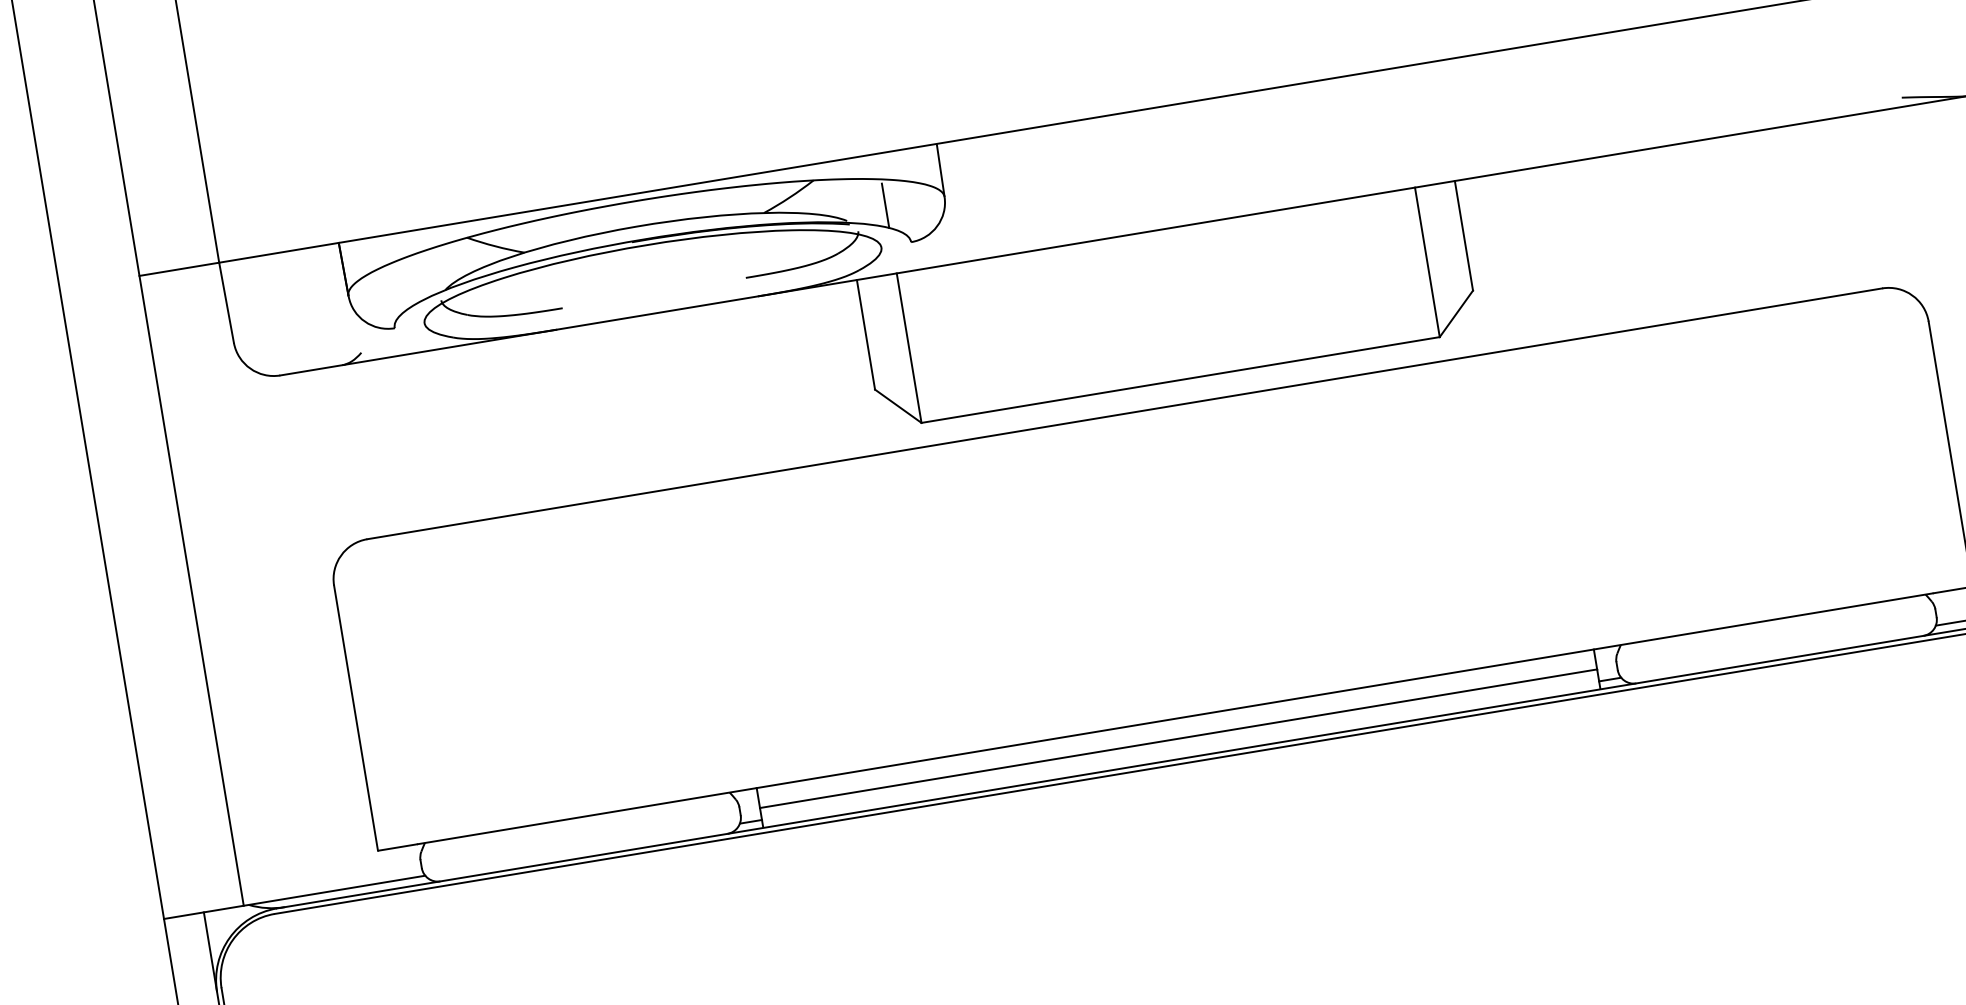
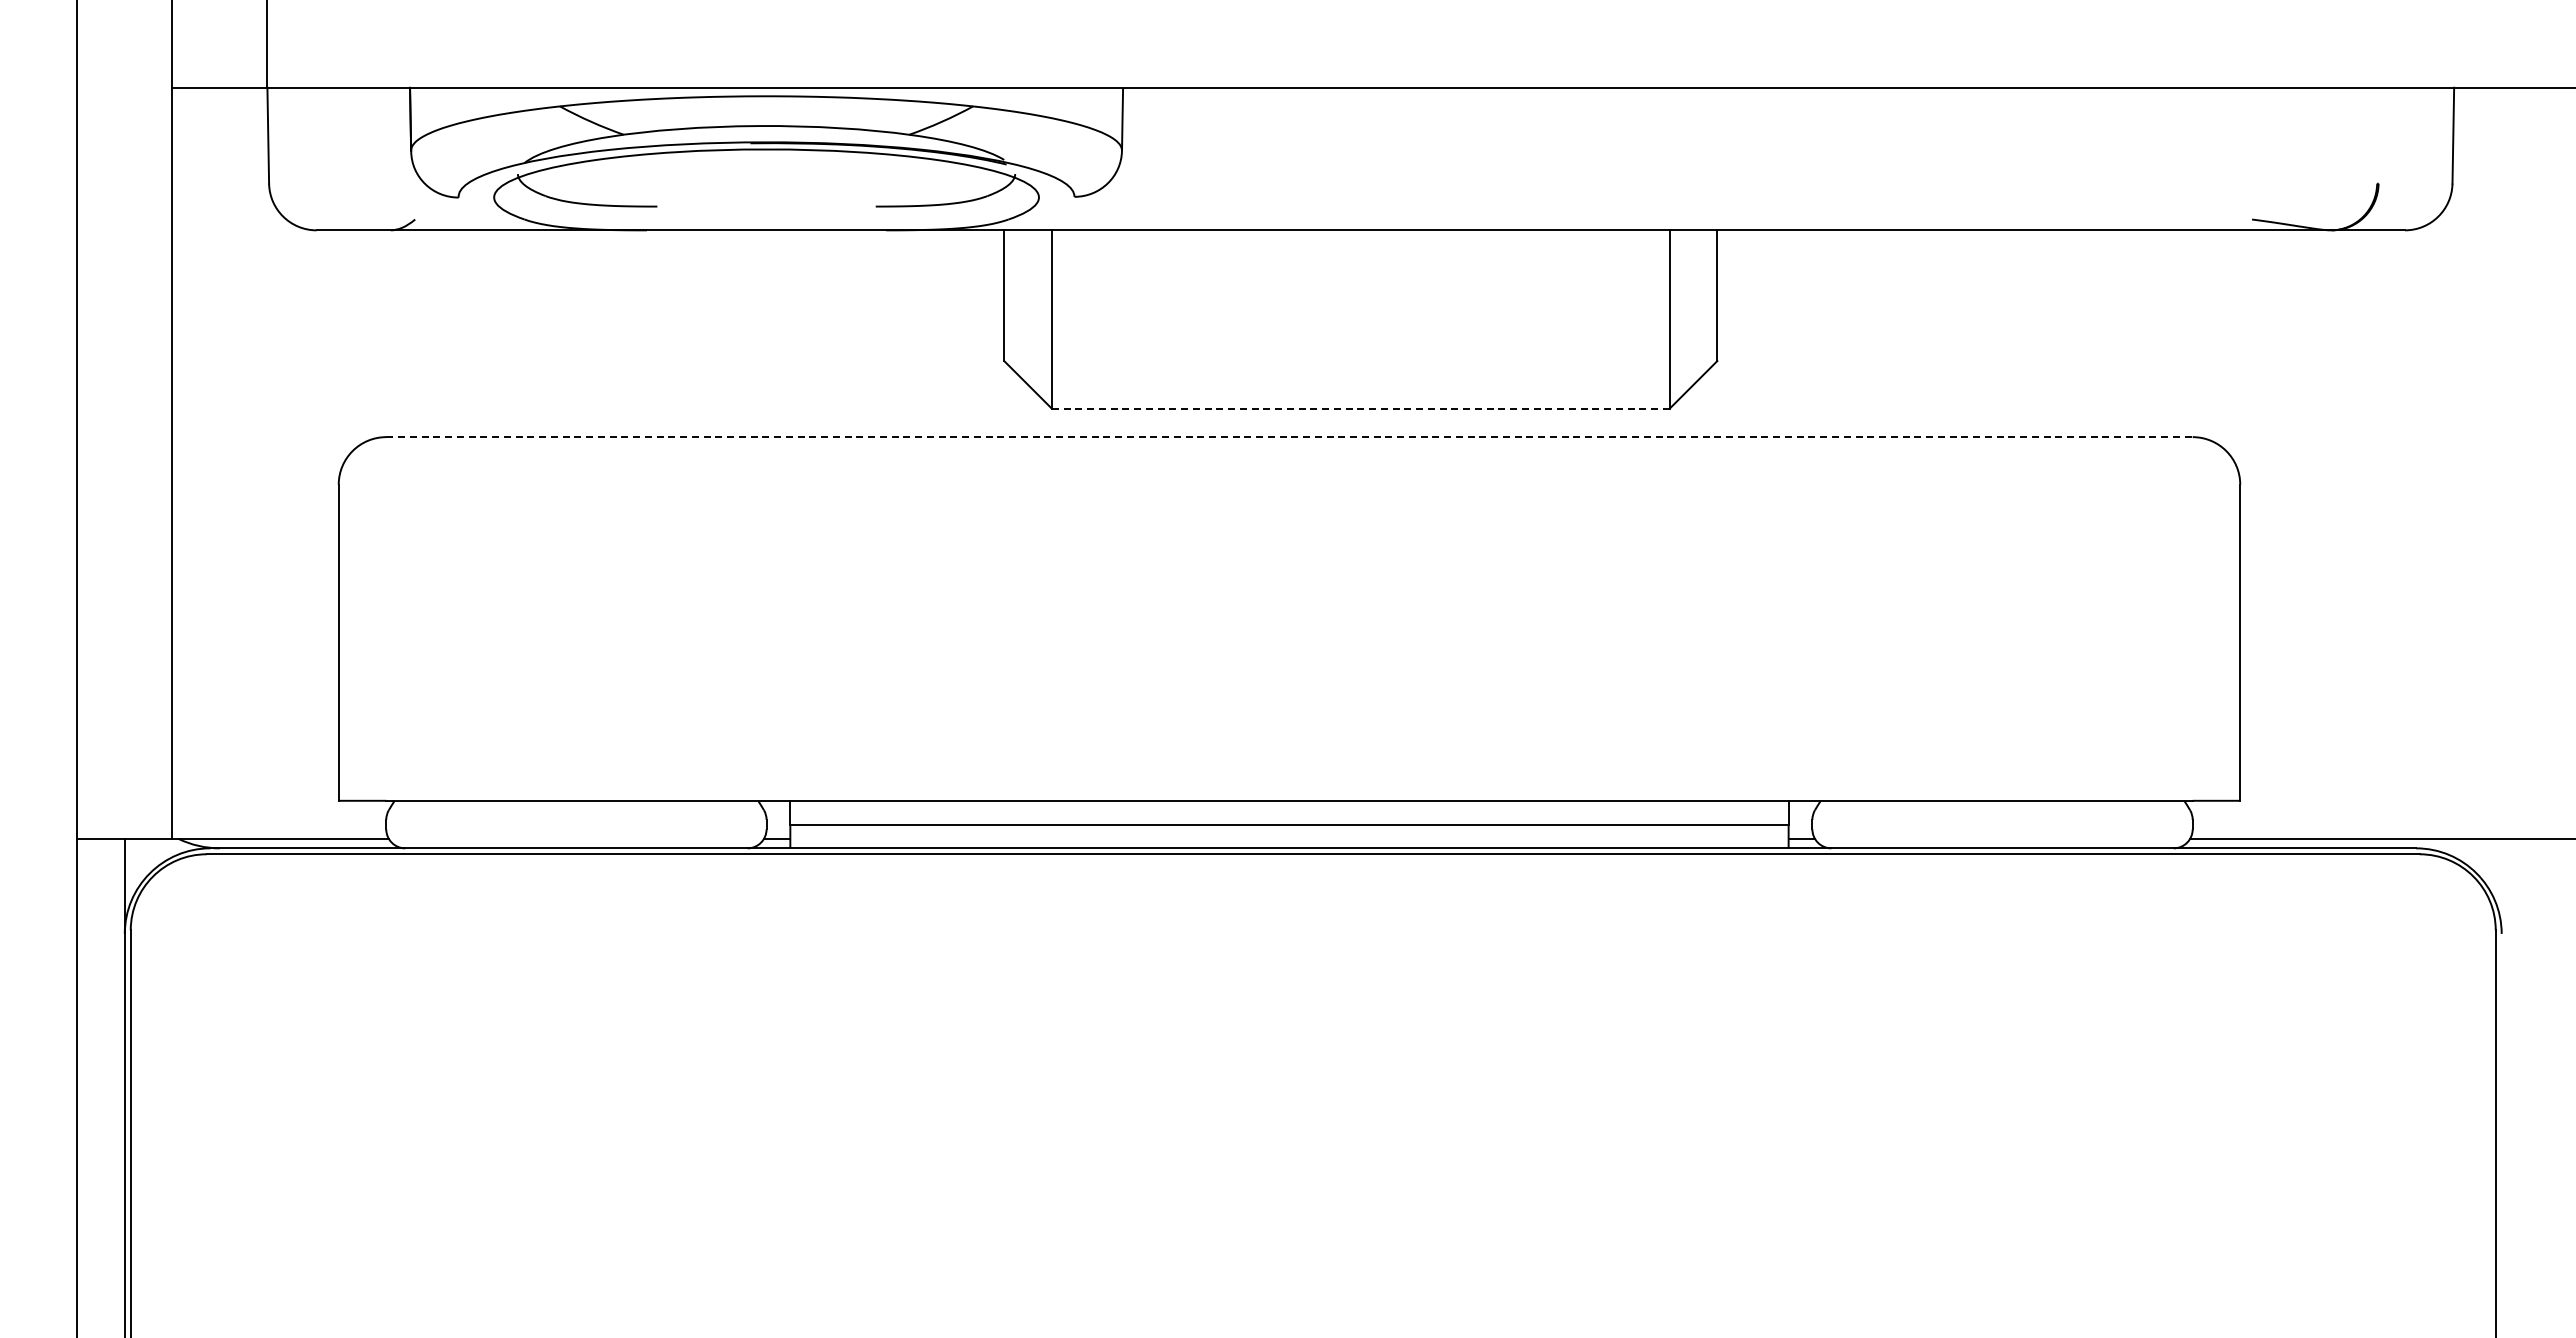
line: (885, 205) -> (1051, 149), removed
line: (1180, 379) -> (1360, 408), solid -> dashed
line: (1124, 414) -> (1289, 437), solid -> dashed

